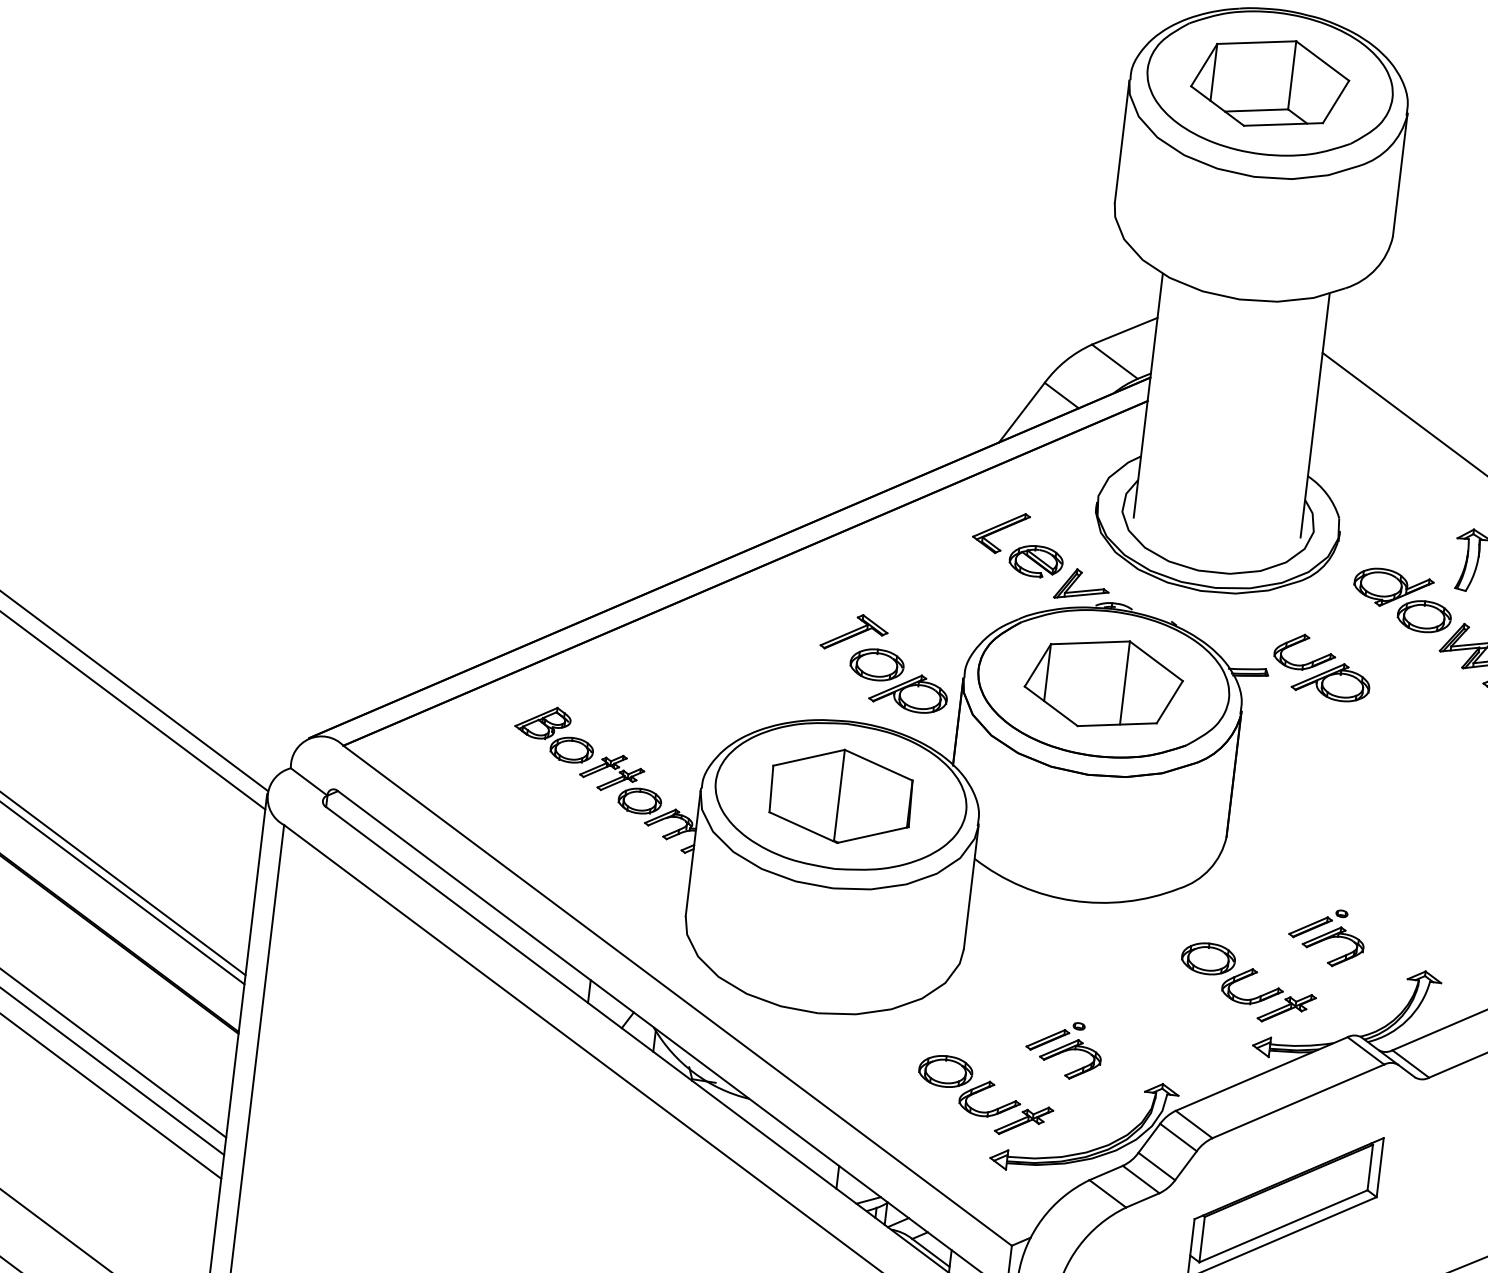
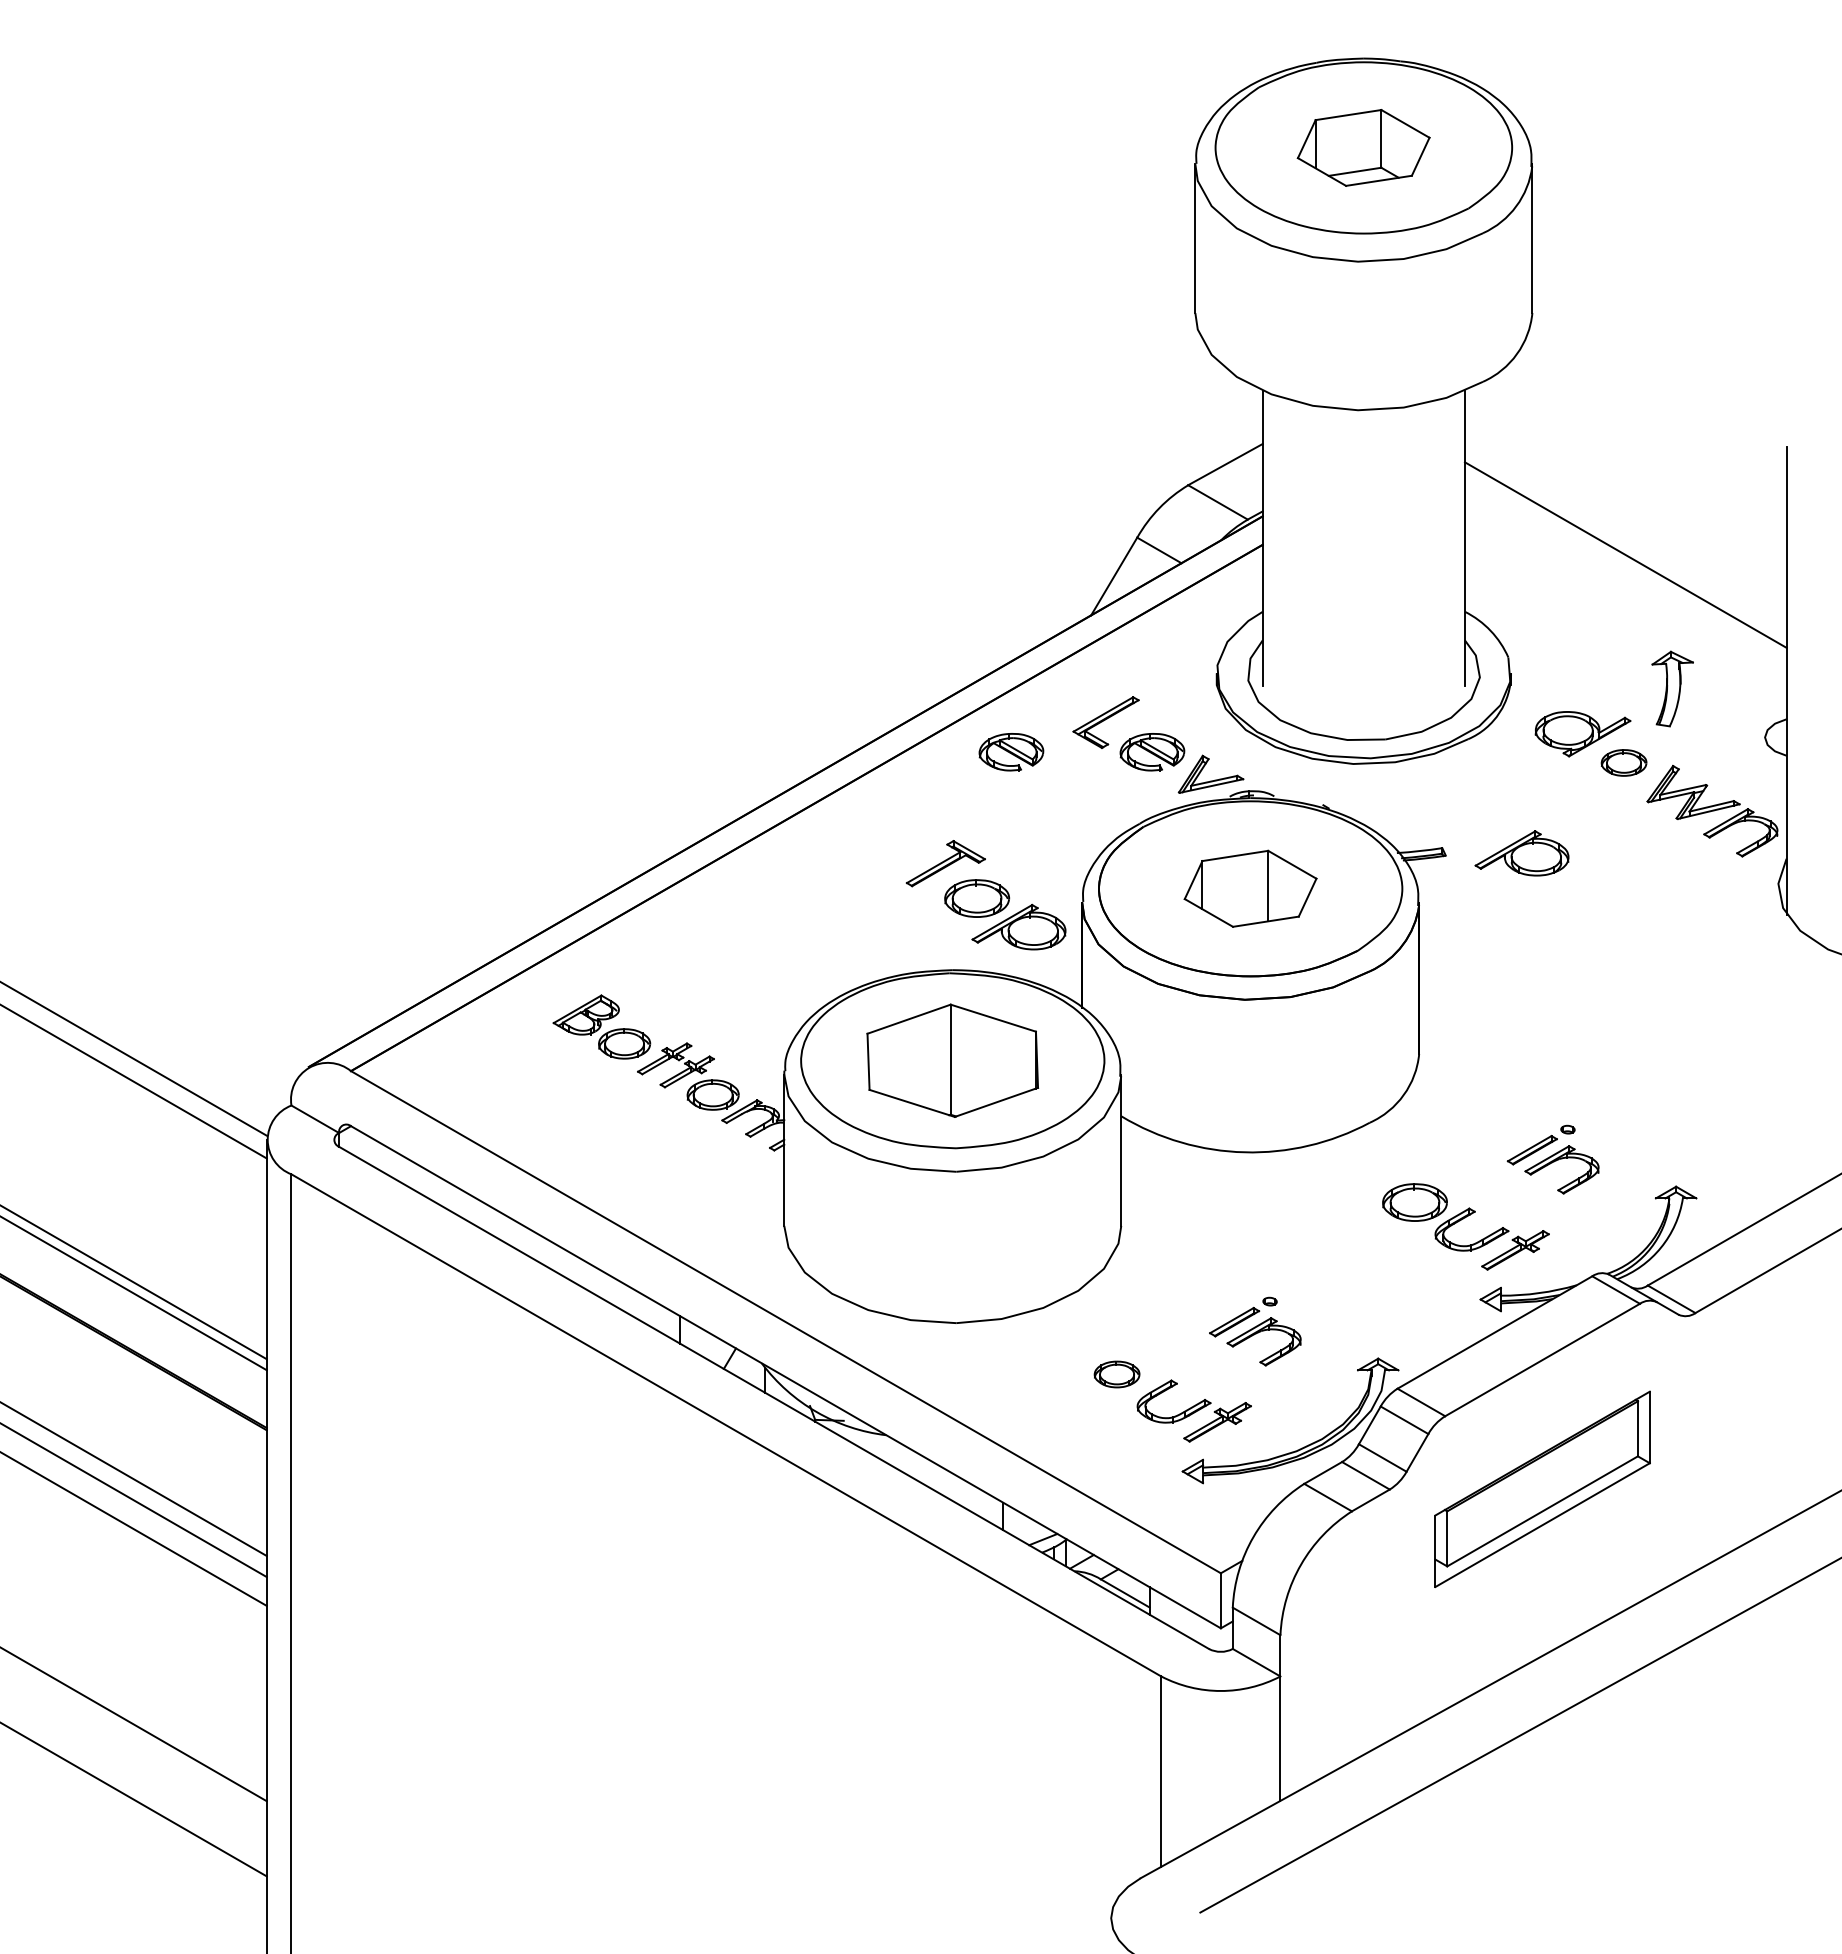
part: (1269, 83) -> (1363, 147), size x0.7
part: (919, 547) -> (1011, 752), added
part: (1423, 616) -> (1623, 762), size x0.7
part: (1301, 642) -> (1480, 811), removed
part: (1103, 683) -> (1250, 888), size x0.7
part: (945, 1071) -> (1116, 1374), size x0.7

